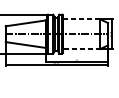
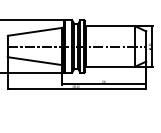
line: (81, 19) -> (110, 26), dashed -> solid
line: (81, 49) -> (110, 66), dashed -> solid

